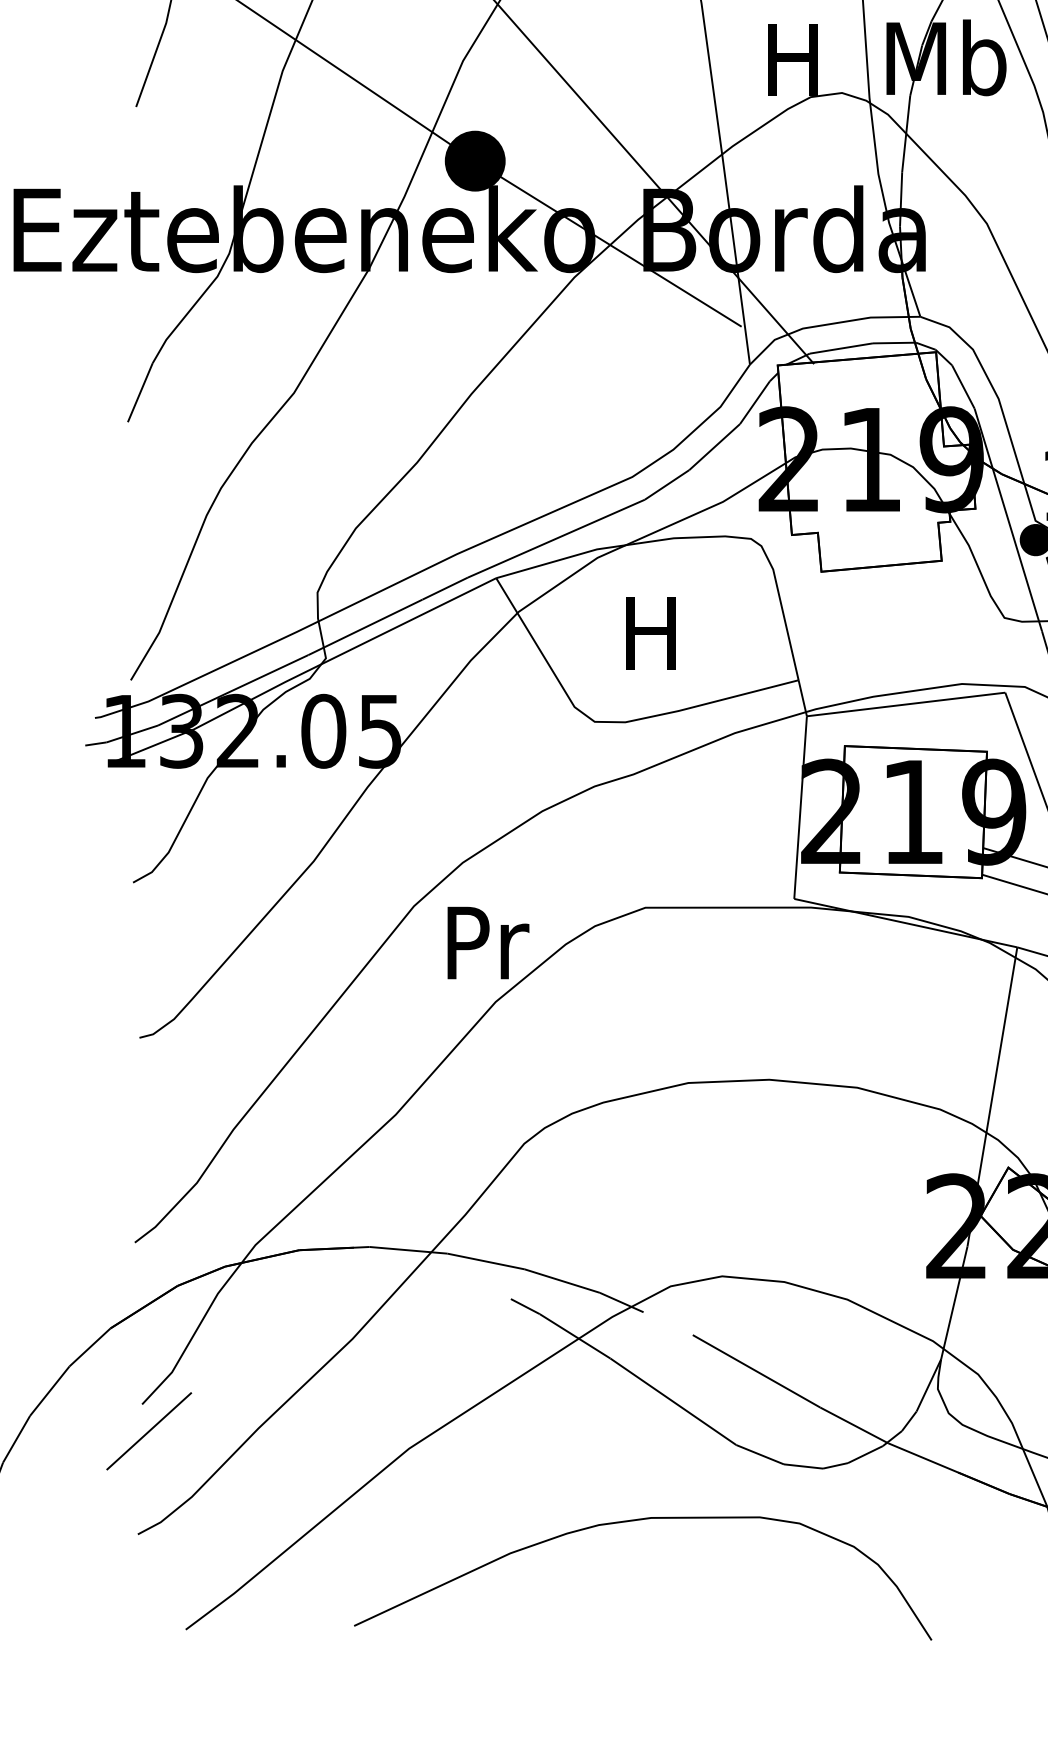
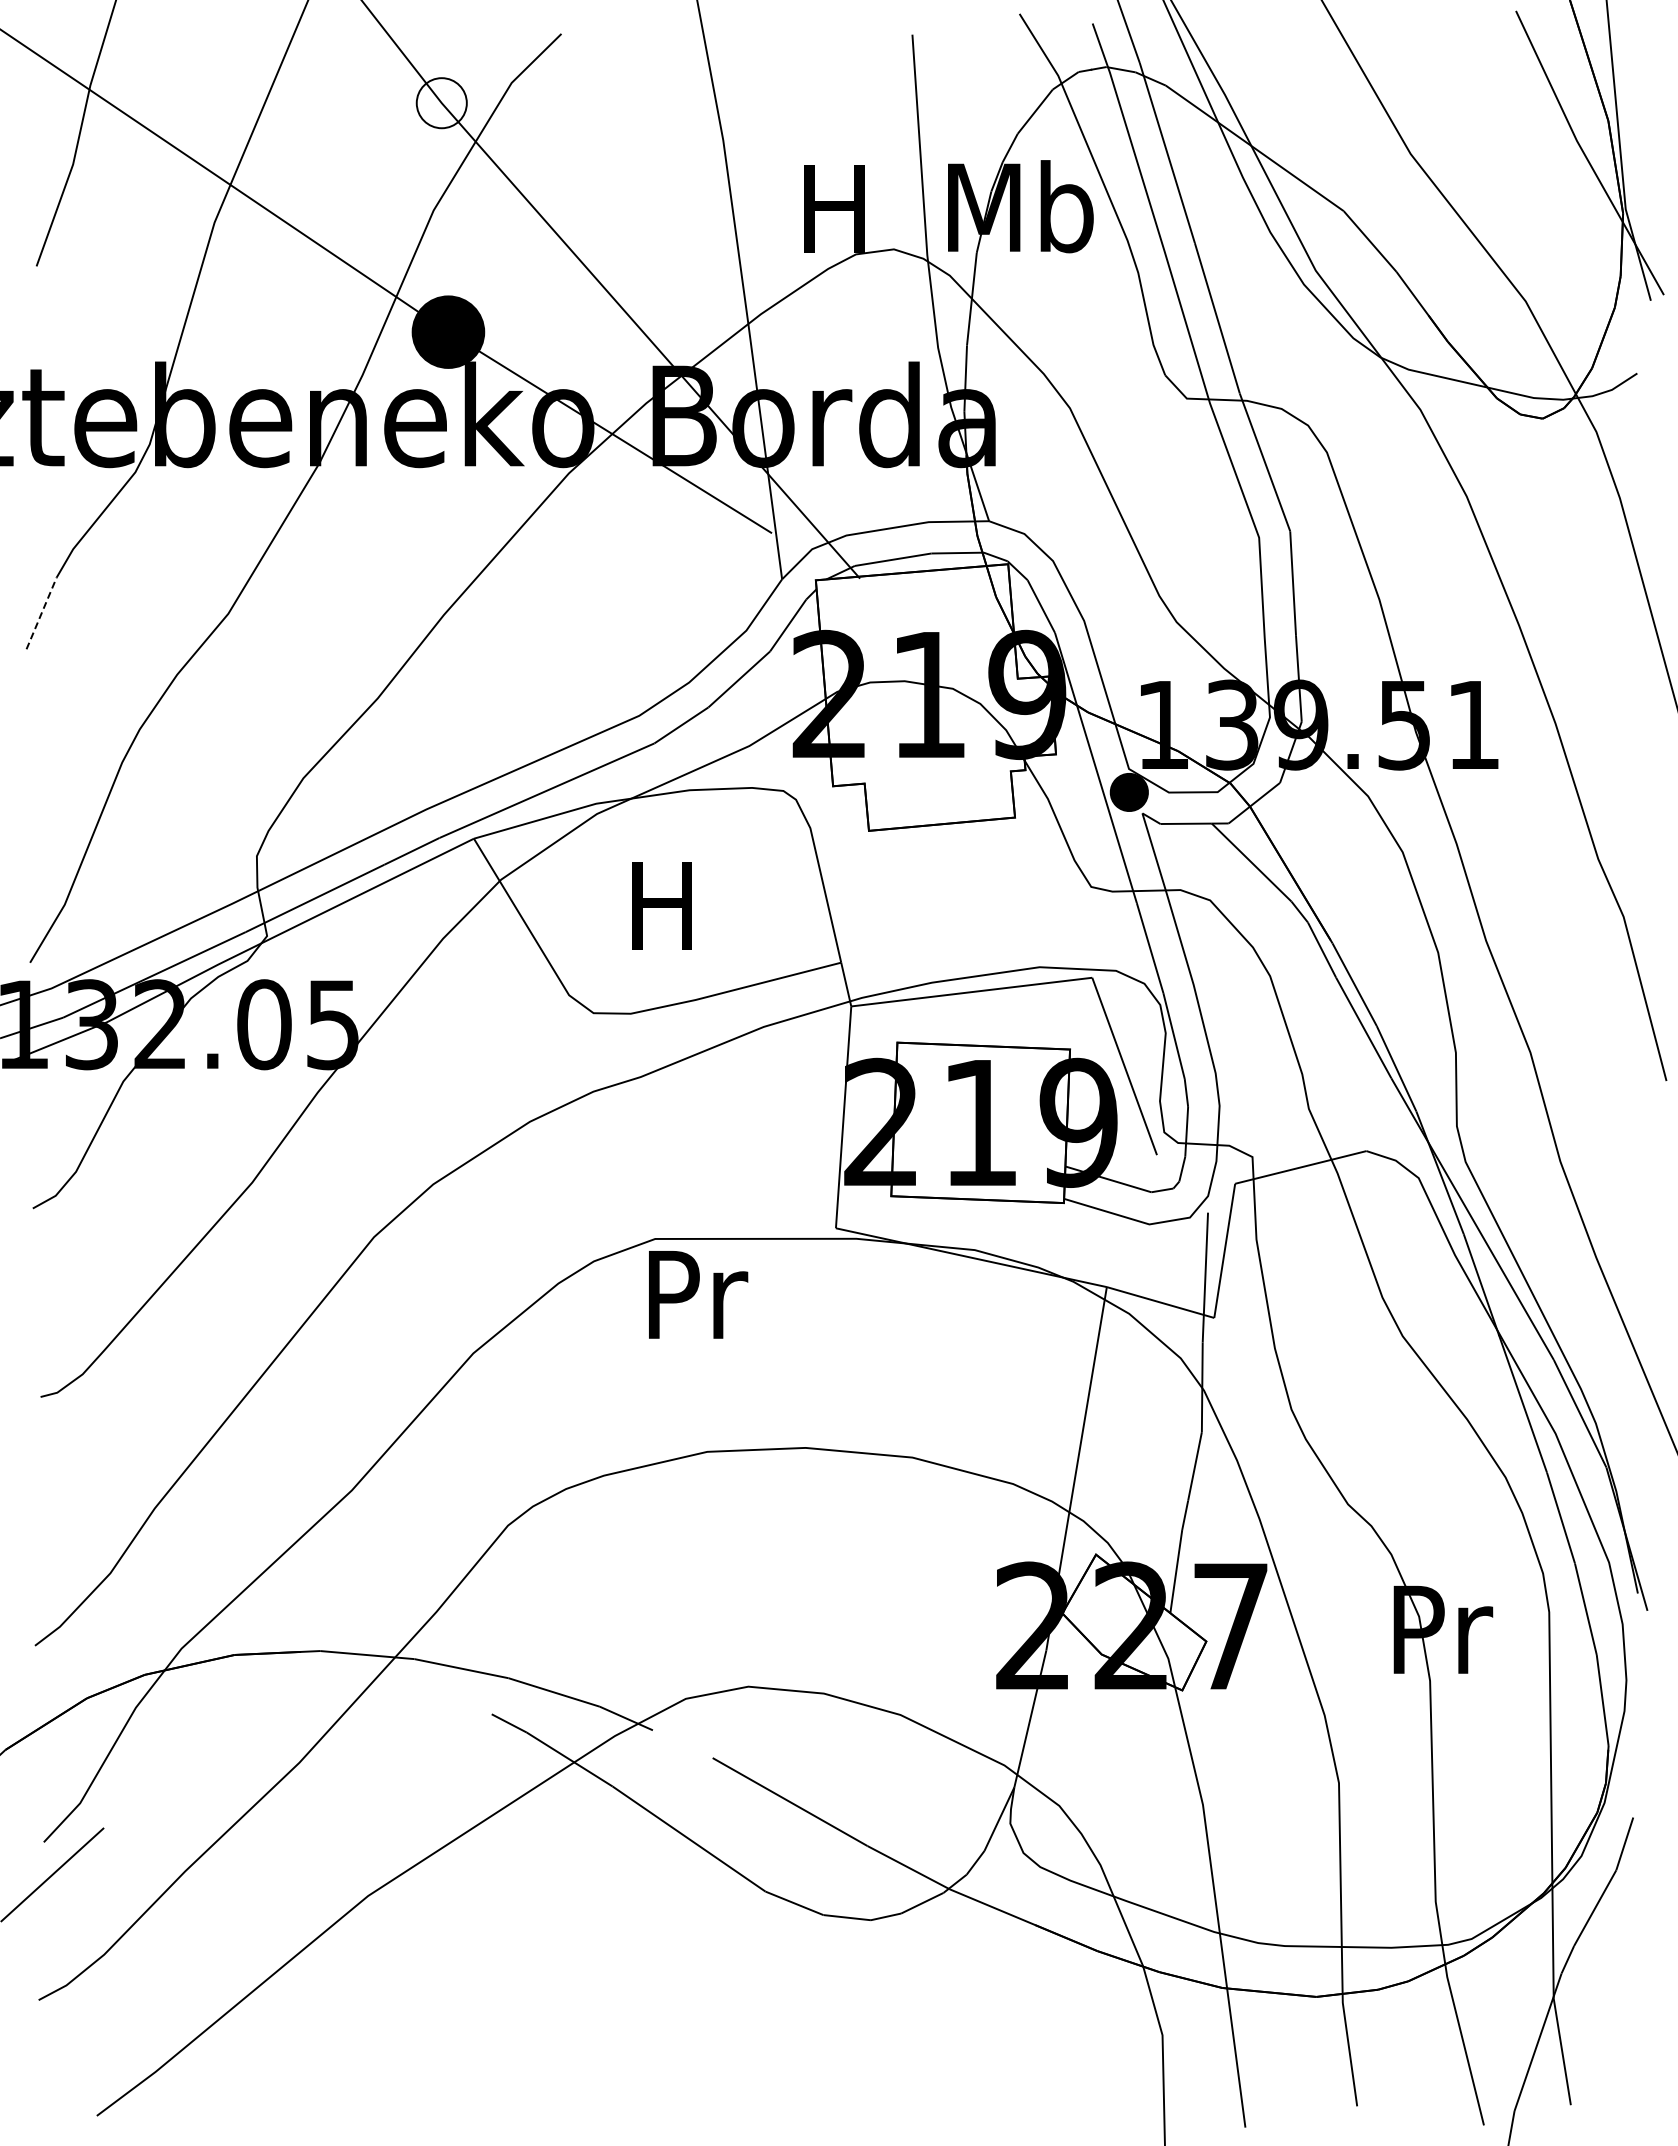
line: (140, 392) -> (41, 613), solid -> dashed
text: (488, 942) -> (698, 1294), moved
curve: (639, 1520) -> (647, 1983), removed

